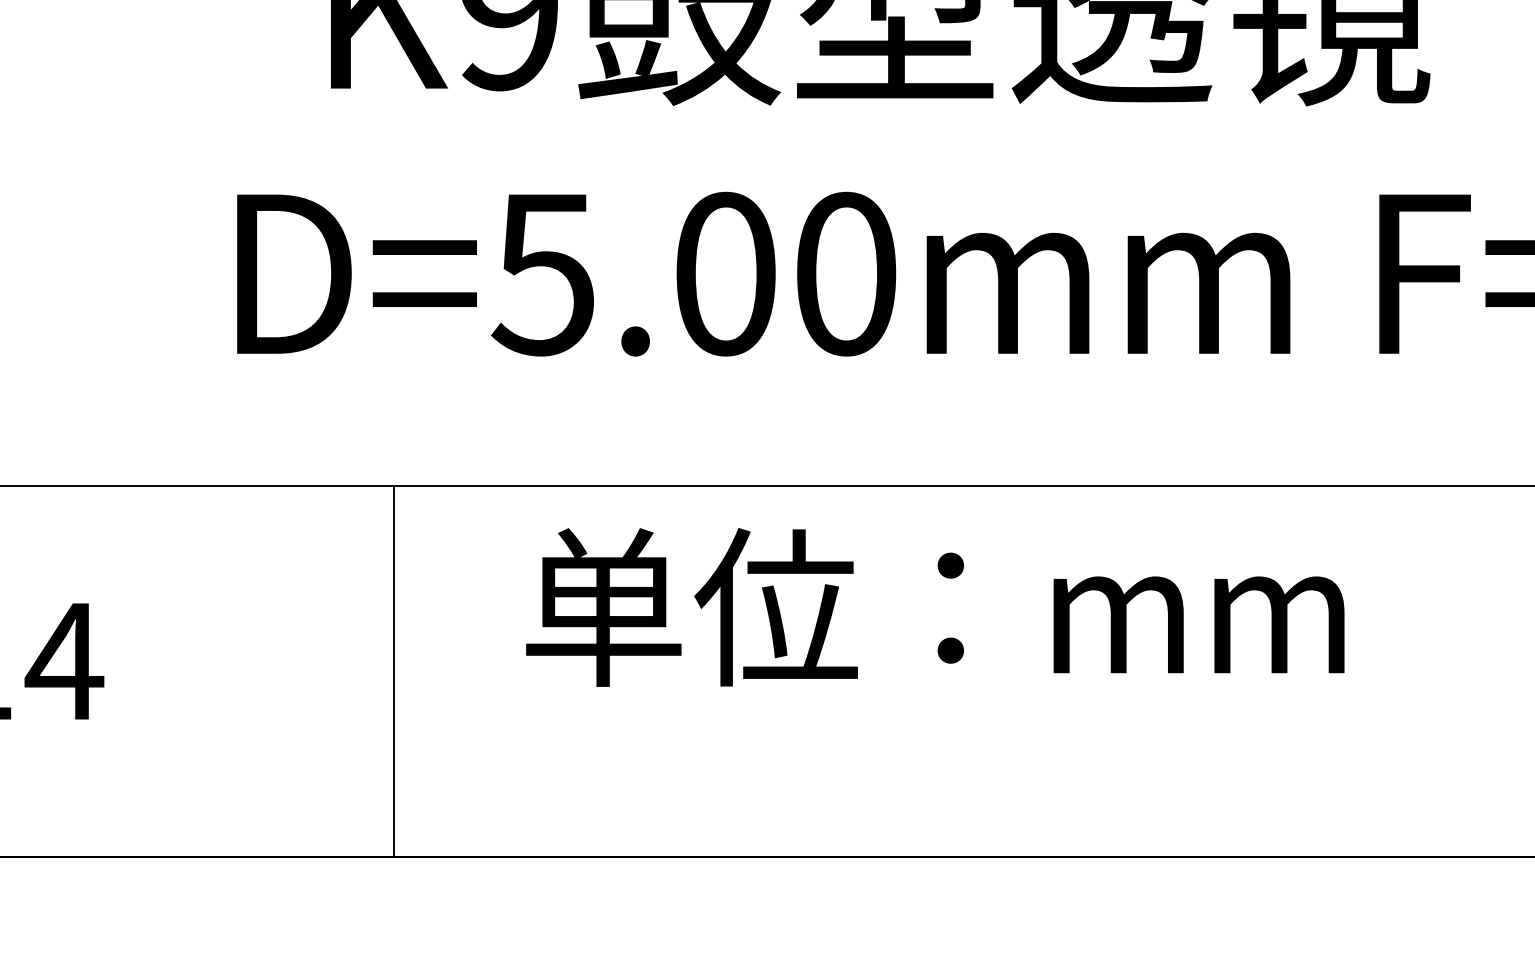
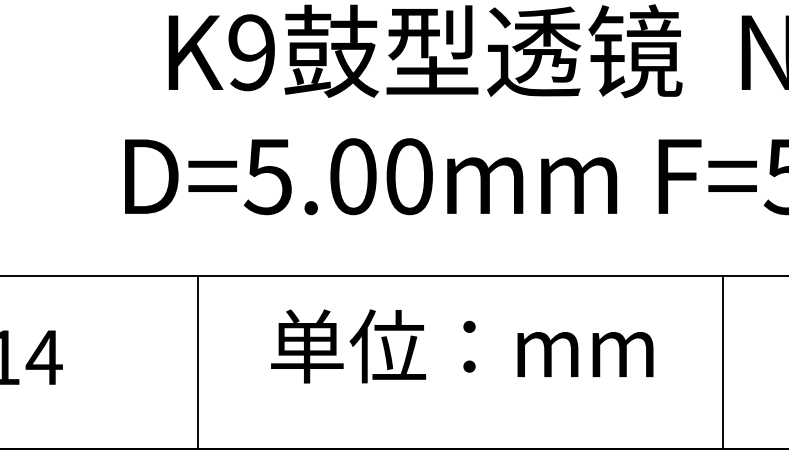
text: (935, 607) -> (462, 346), moved
line: (1515, 671) -> (722, 362), added

